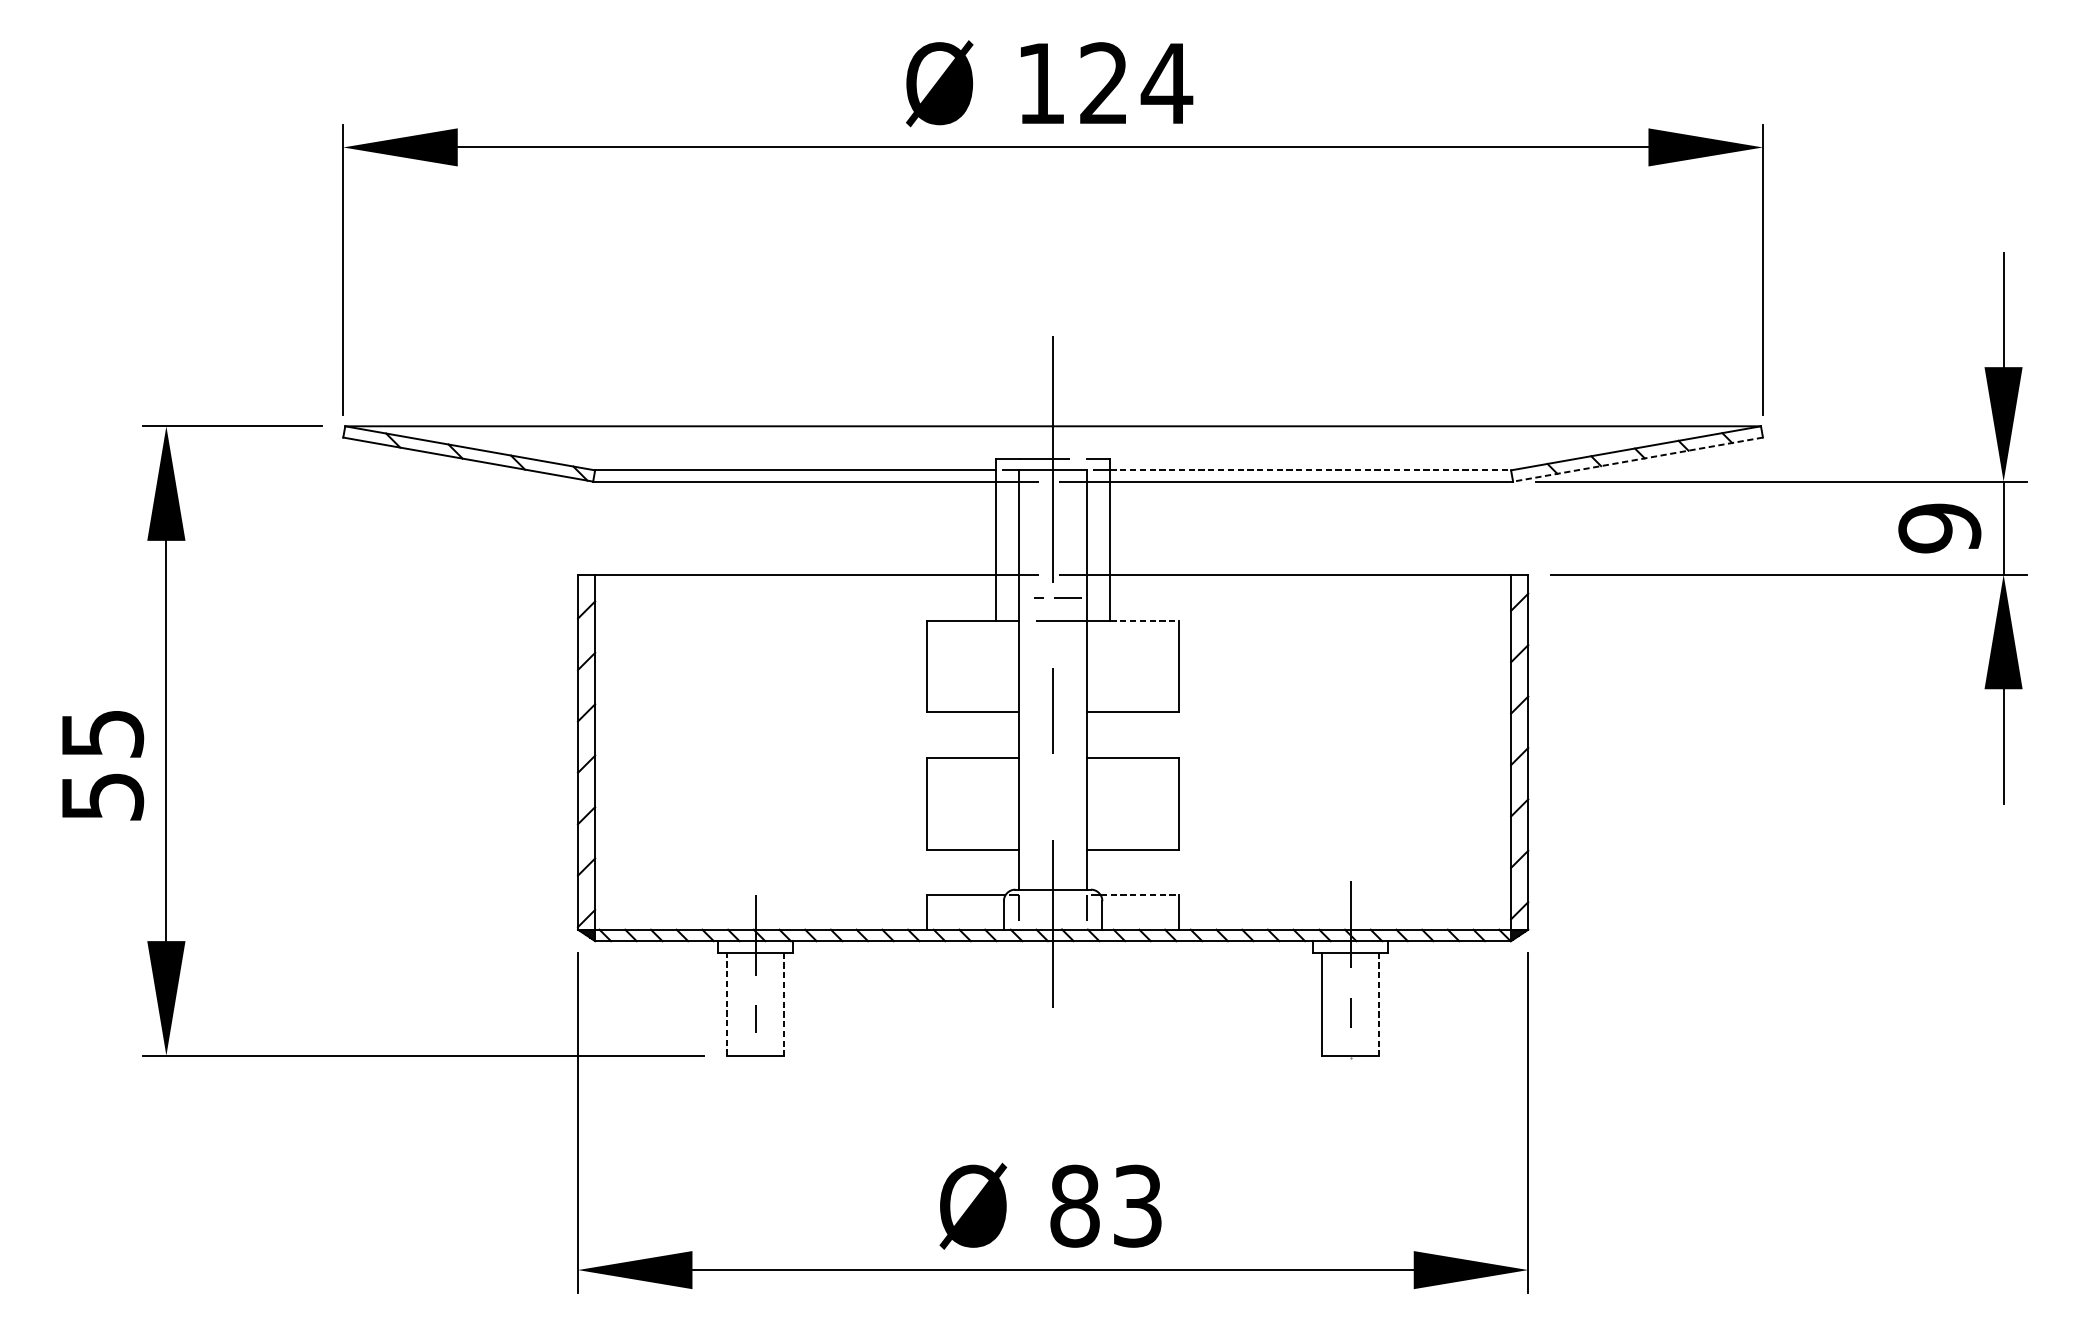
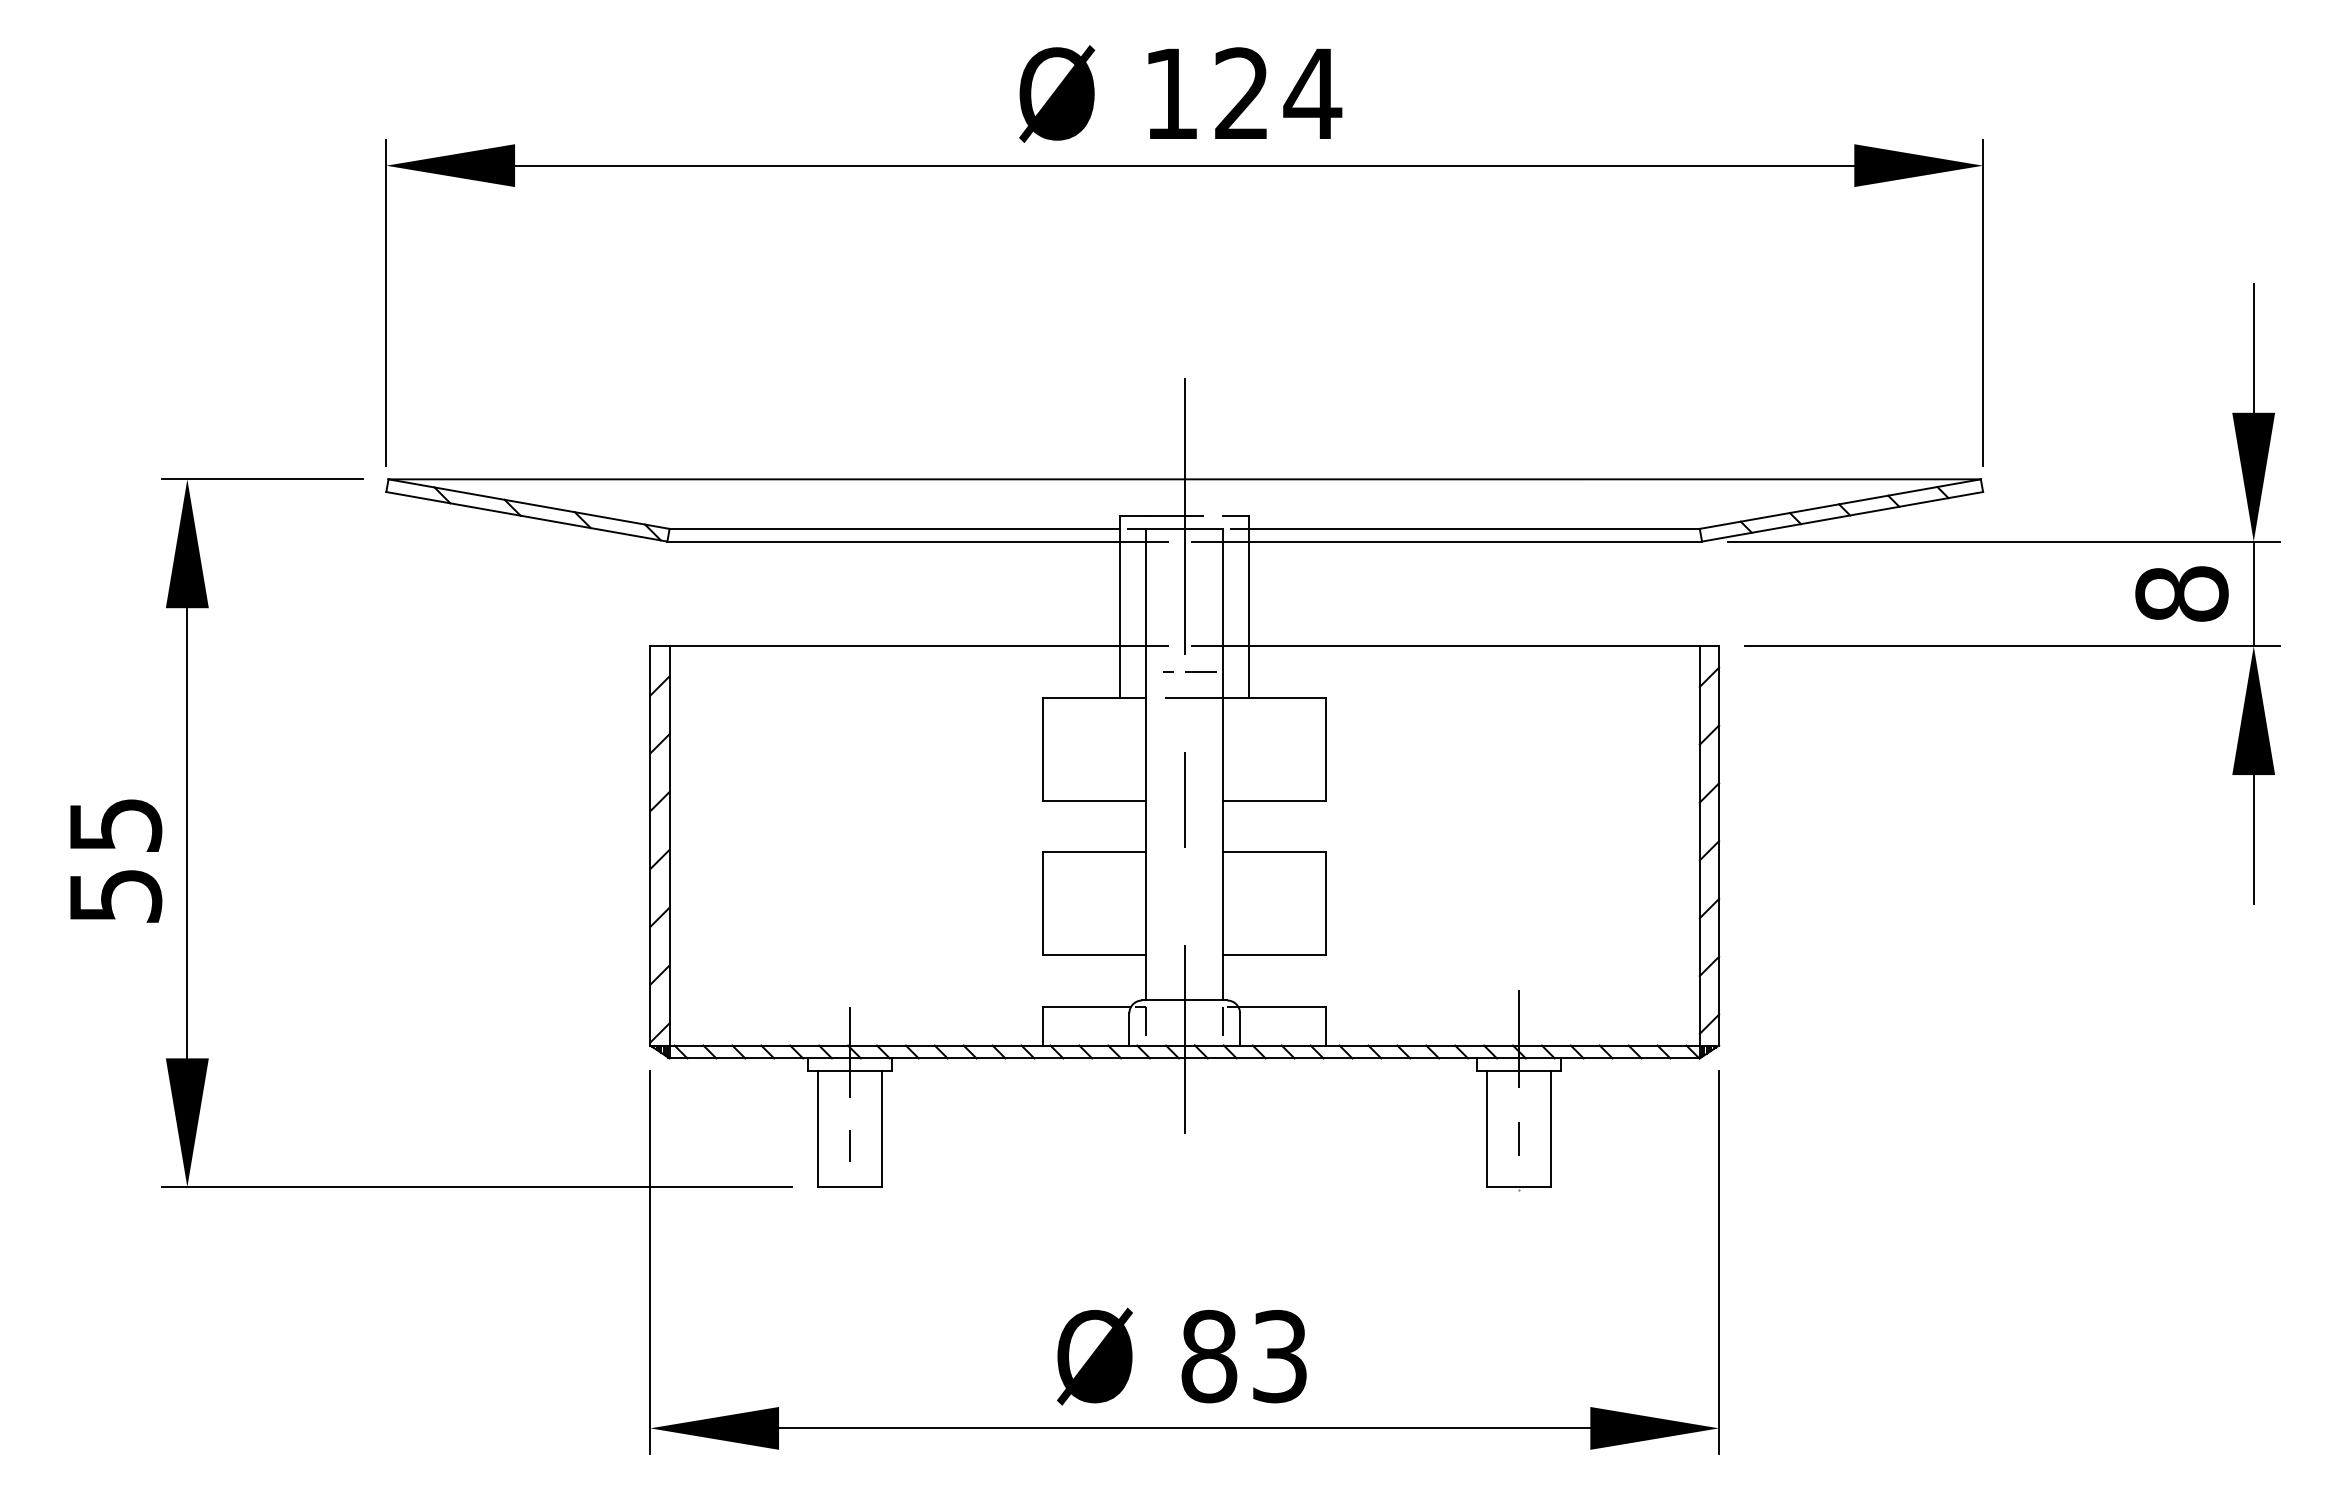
line: (1637, 459) -> (1842, 516), dashed -> solid
line: (1310, 470) -> (1474, 528), dashed -> solid
text: (1939, 528) -> (2181, 594), 9 -> 8
line: (1144, 620) -> (1287, 697), dashed -> solid
line: (1140, 894) -> (1282, 1006), dashed -> solid
line: (726, 1004) -> (817, 1129), dashed -> solid
line: (784, 1004) -> (882, 1129), dashed -> solid
line: (1379, 1004) -> (1551, 1129), dashed -> solid

